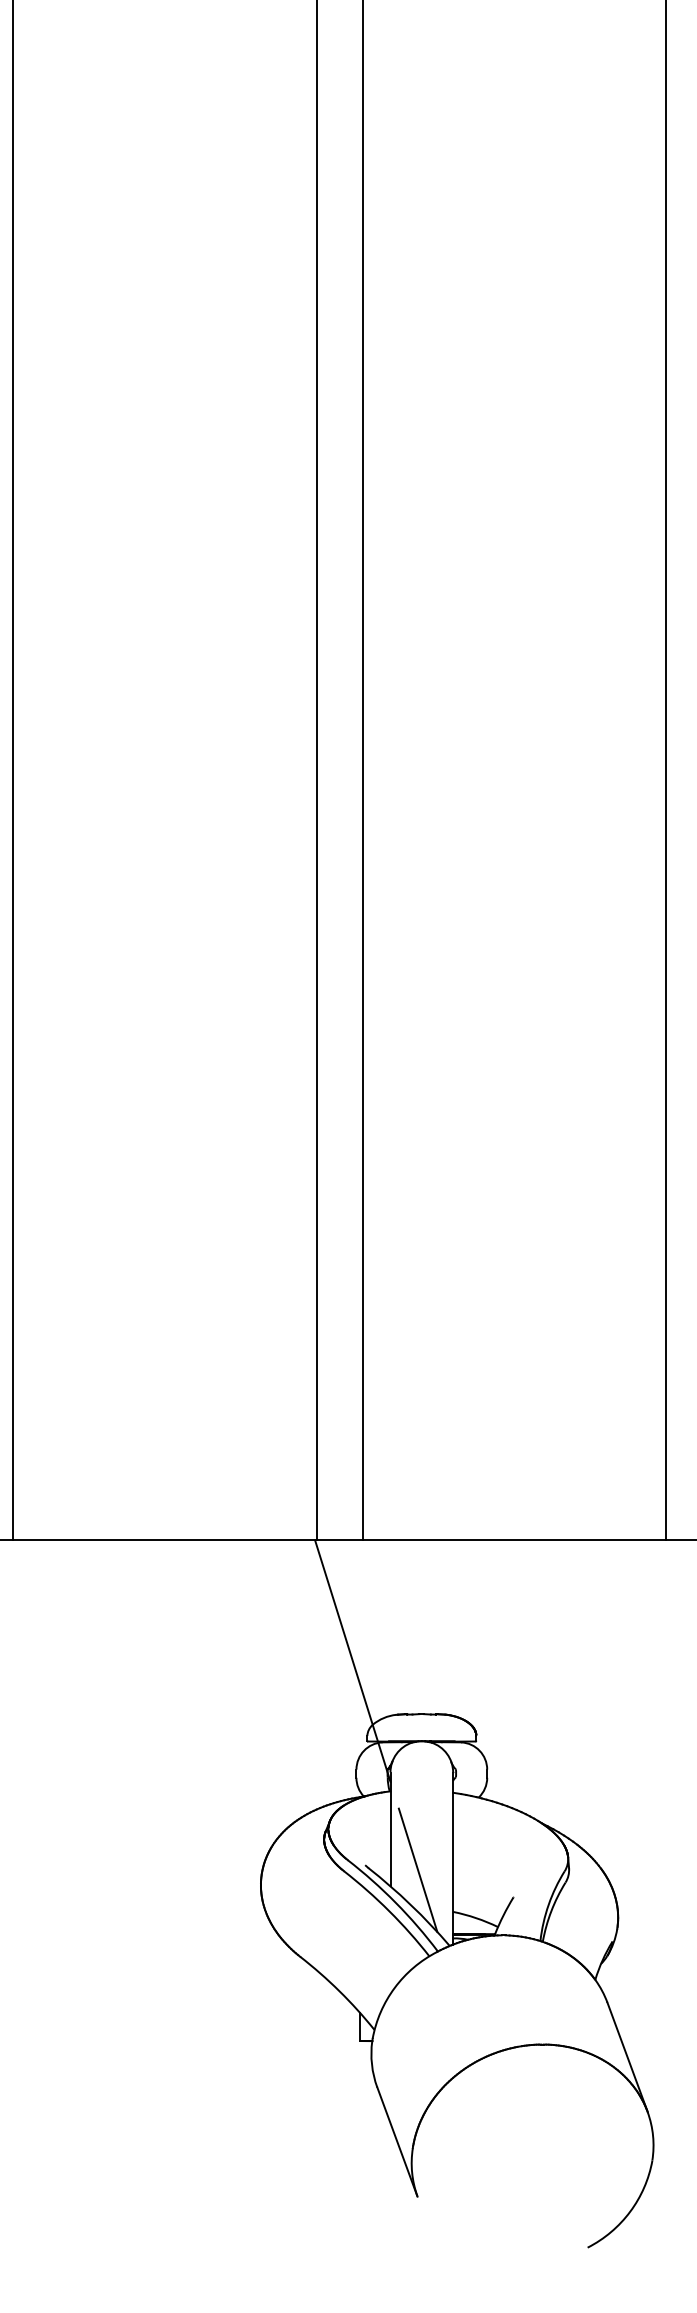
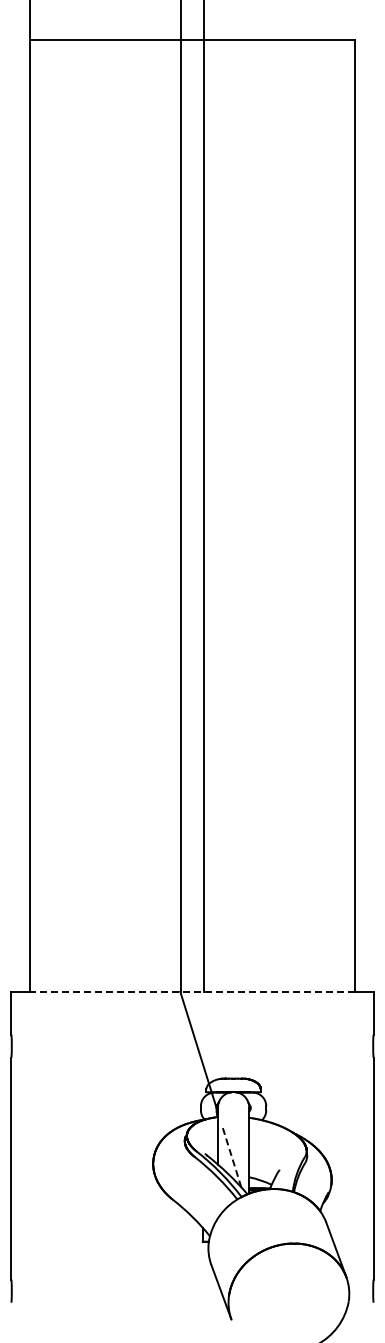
line: (339, 1539) -> (192, 991), solid -> dashed
line: (417, 1870) -> (231, 1156), solid -> dashed

